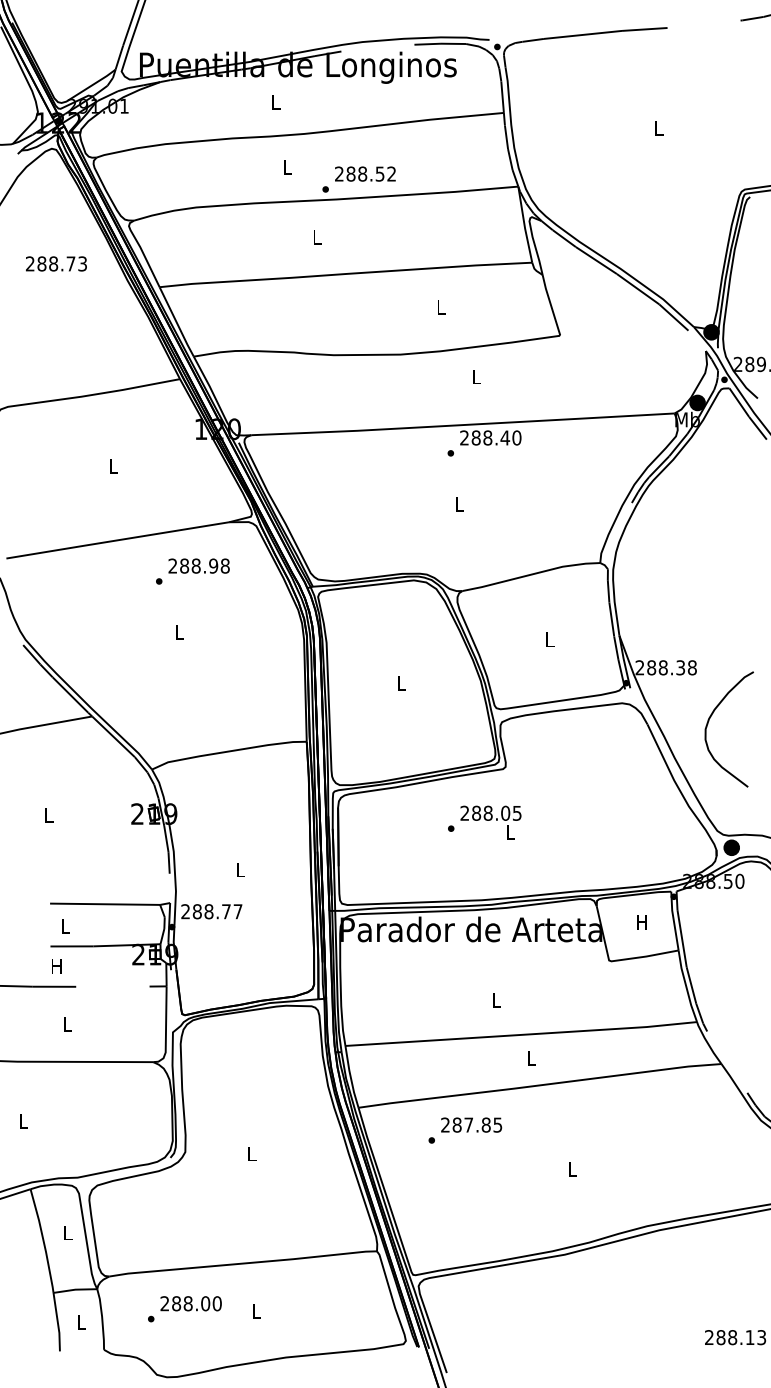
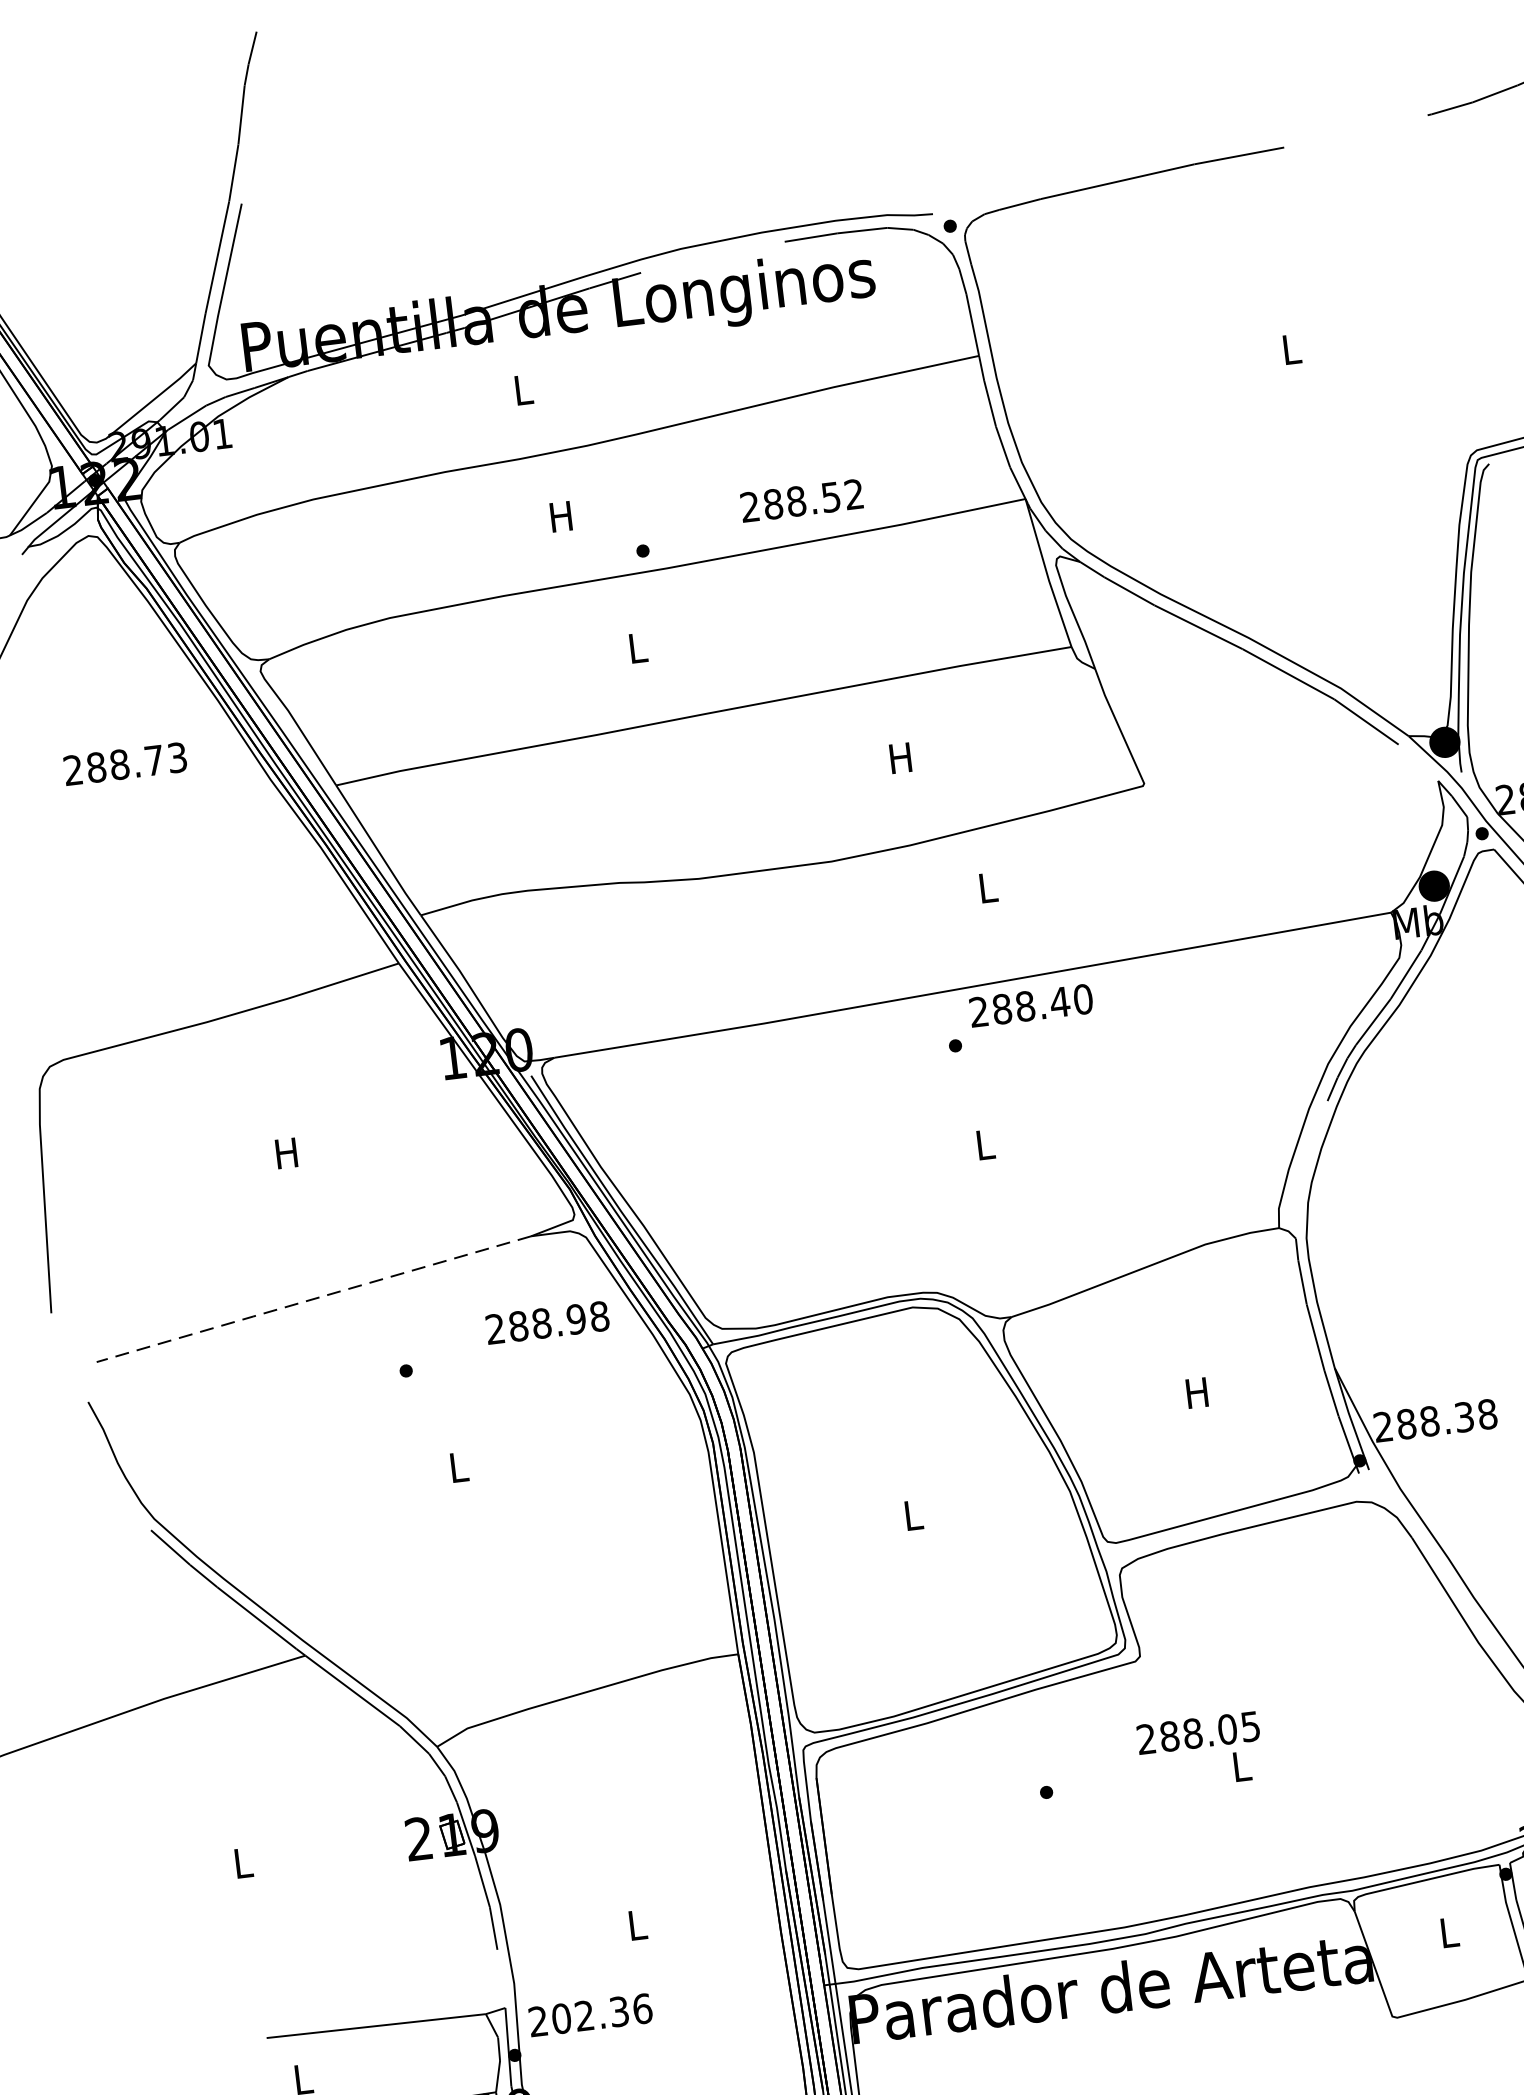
text: (286, 167) -> (559, 516), L -> H
text: (365, 173) -> (801, 499), moved
text: (440, 307) -> (899, 758), L -> H
text: (112, 466) -> (285, 1153), L -> H
line: (117, 540) -> (313, 1299), solid -> dashed
text: (198, 565) -> (546, 1321), moved
text: (549, 639) -> (1196, 1392), L -> H
text: (490, 822) -> (1199, 1751), moved
text: (217, 911) -> (601, 2013), 288.77 -> 202.36
text: (641, 922) -> (1447, 1933), H -> L

